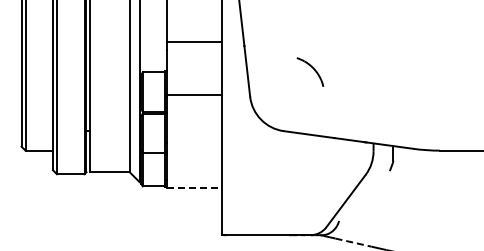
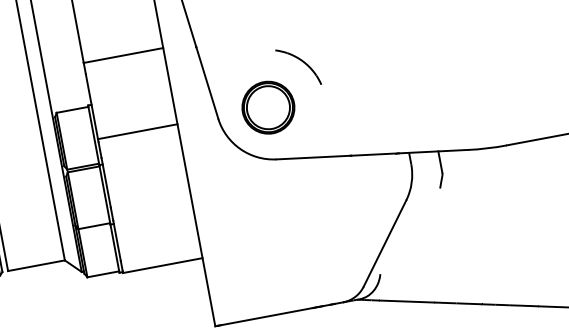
part: (284, 95) -> (267, 107), added
line: (194, 187) -> (162, 264), dashed -> solid
line: (353, 242) -> (406, 301), dashed -> solid

